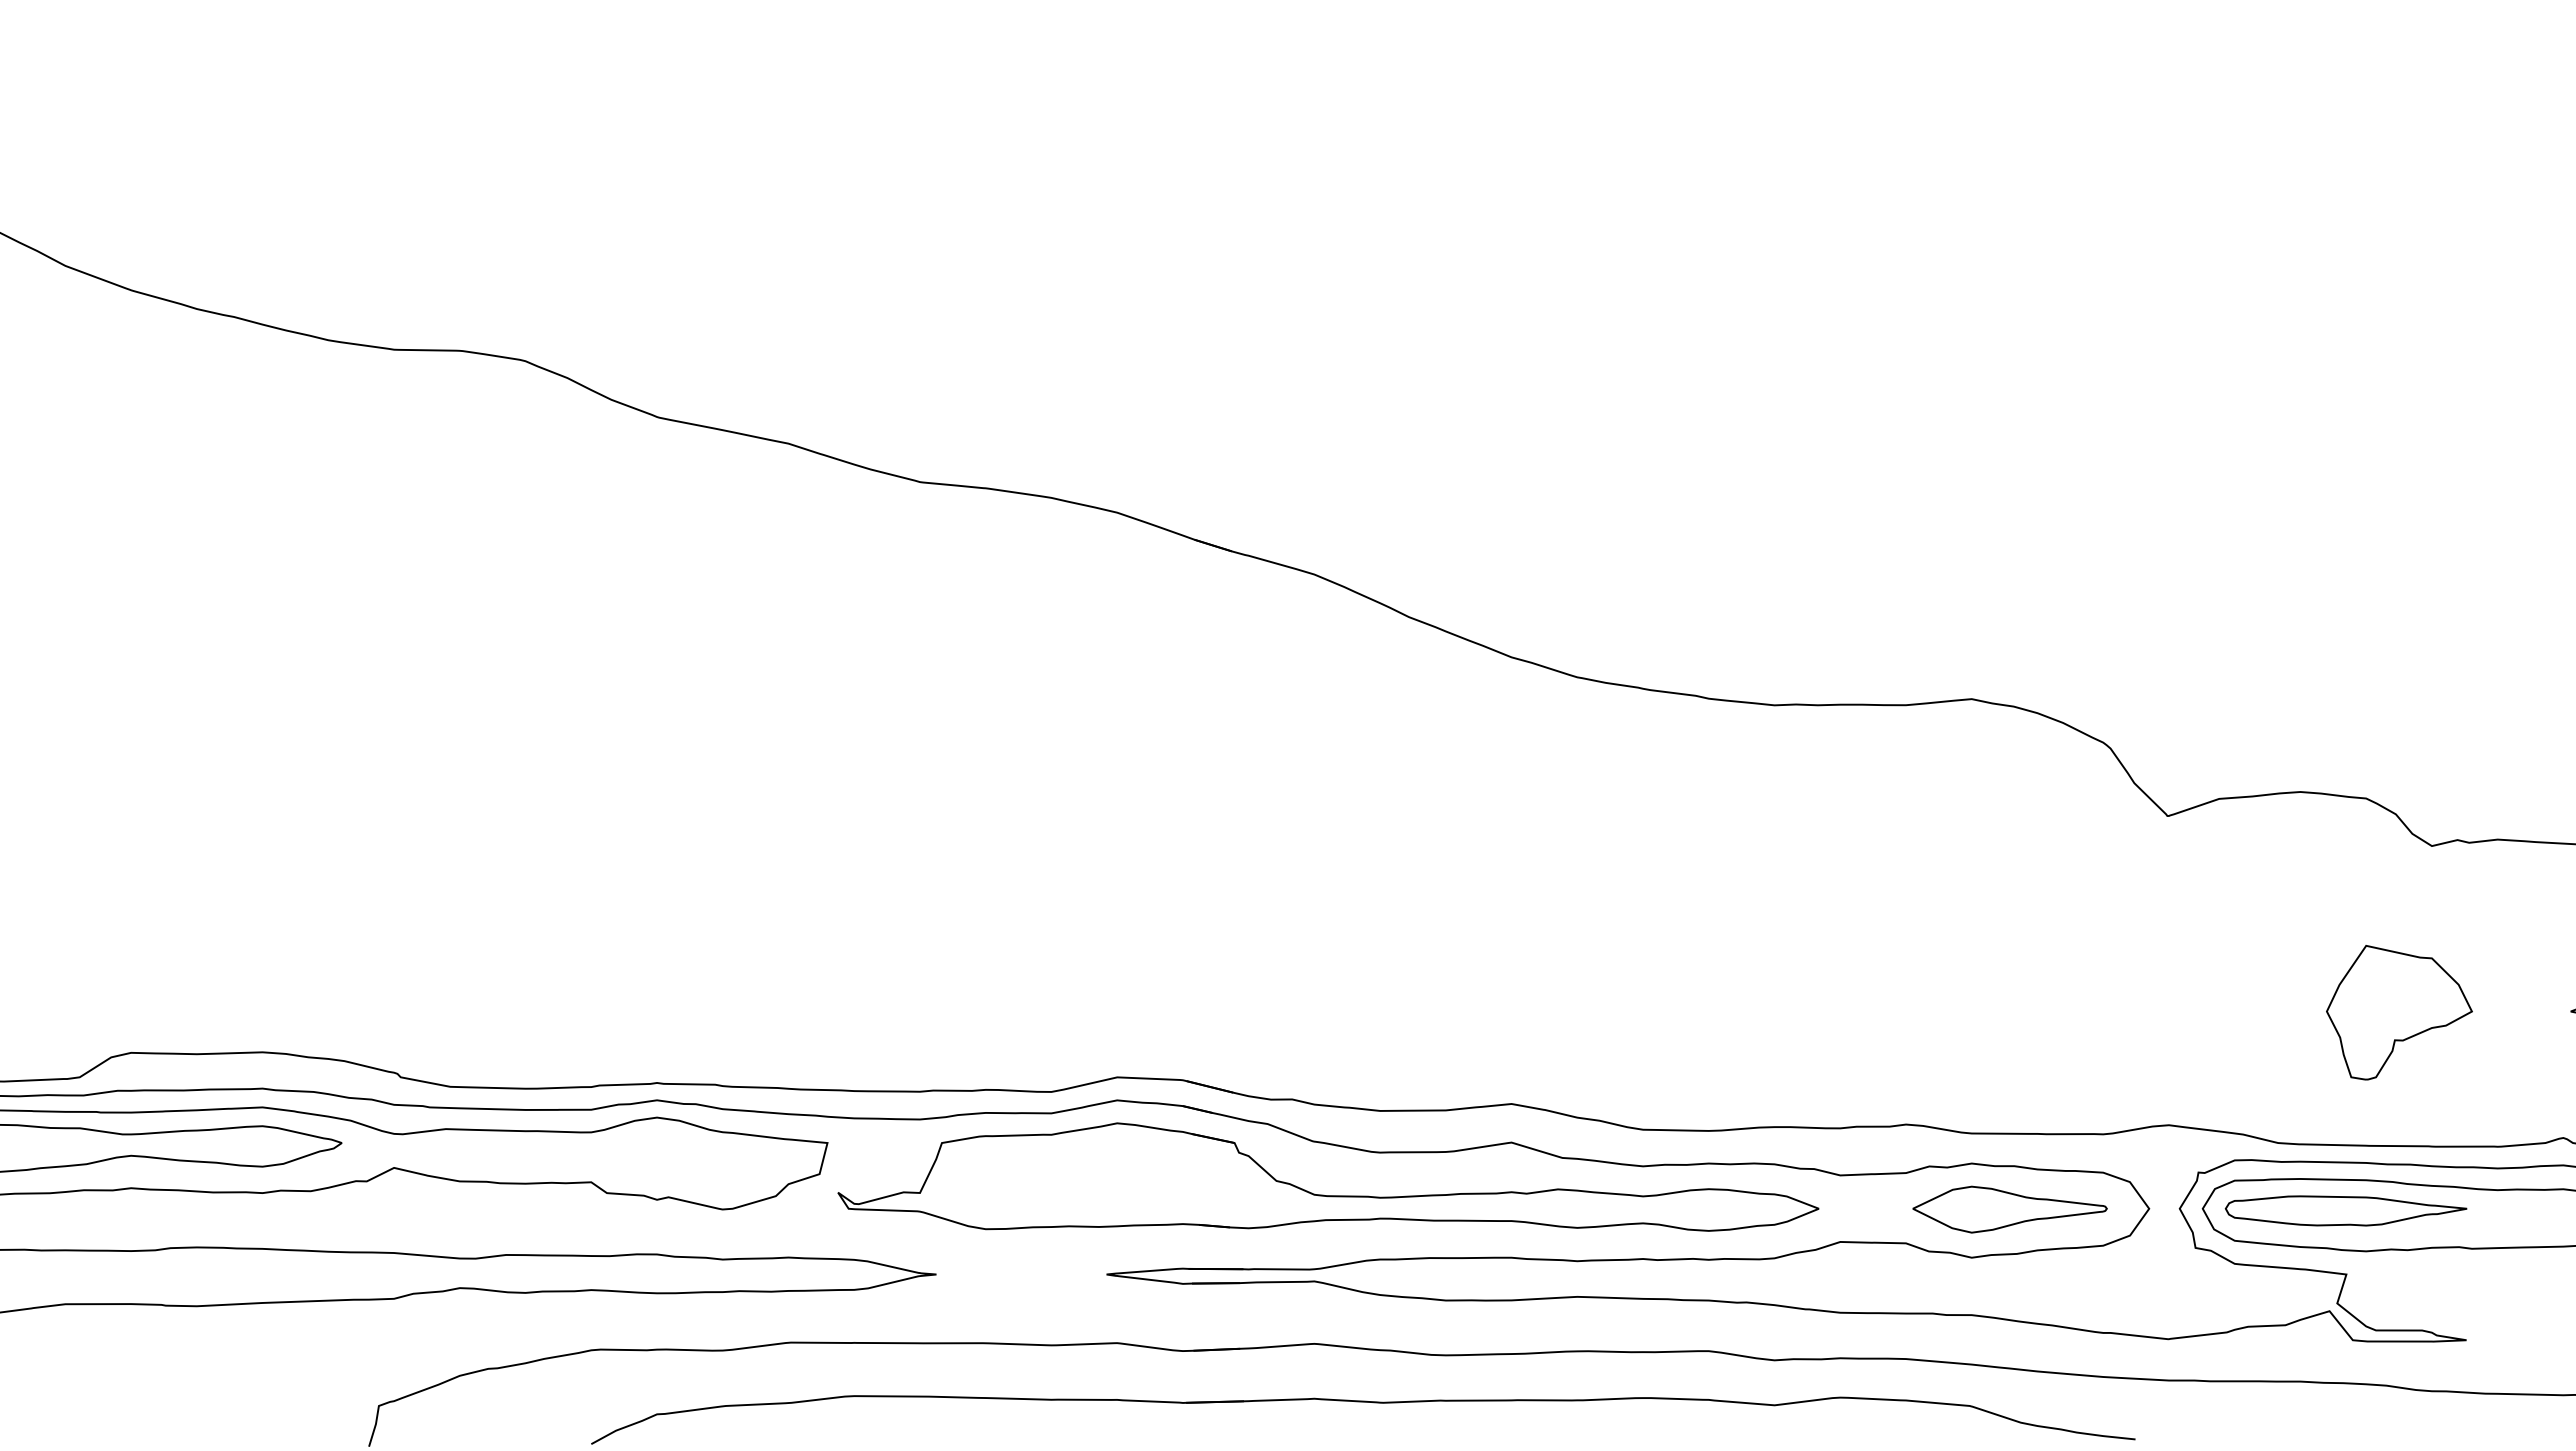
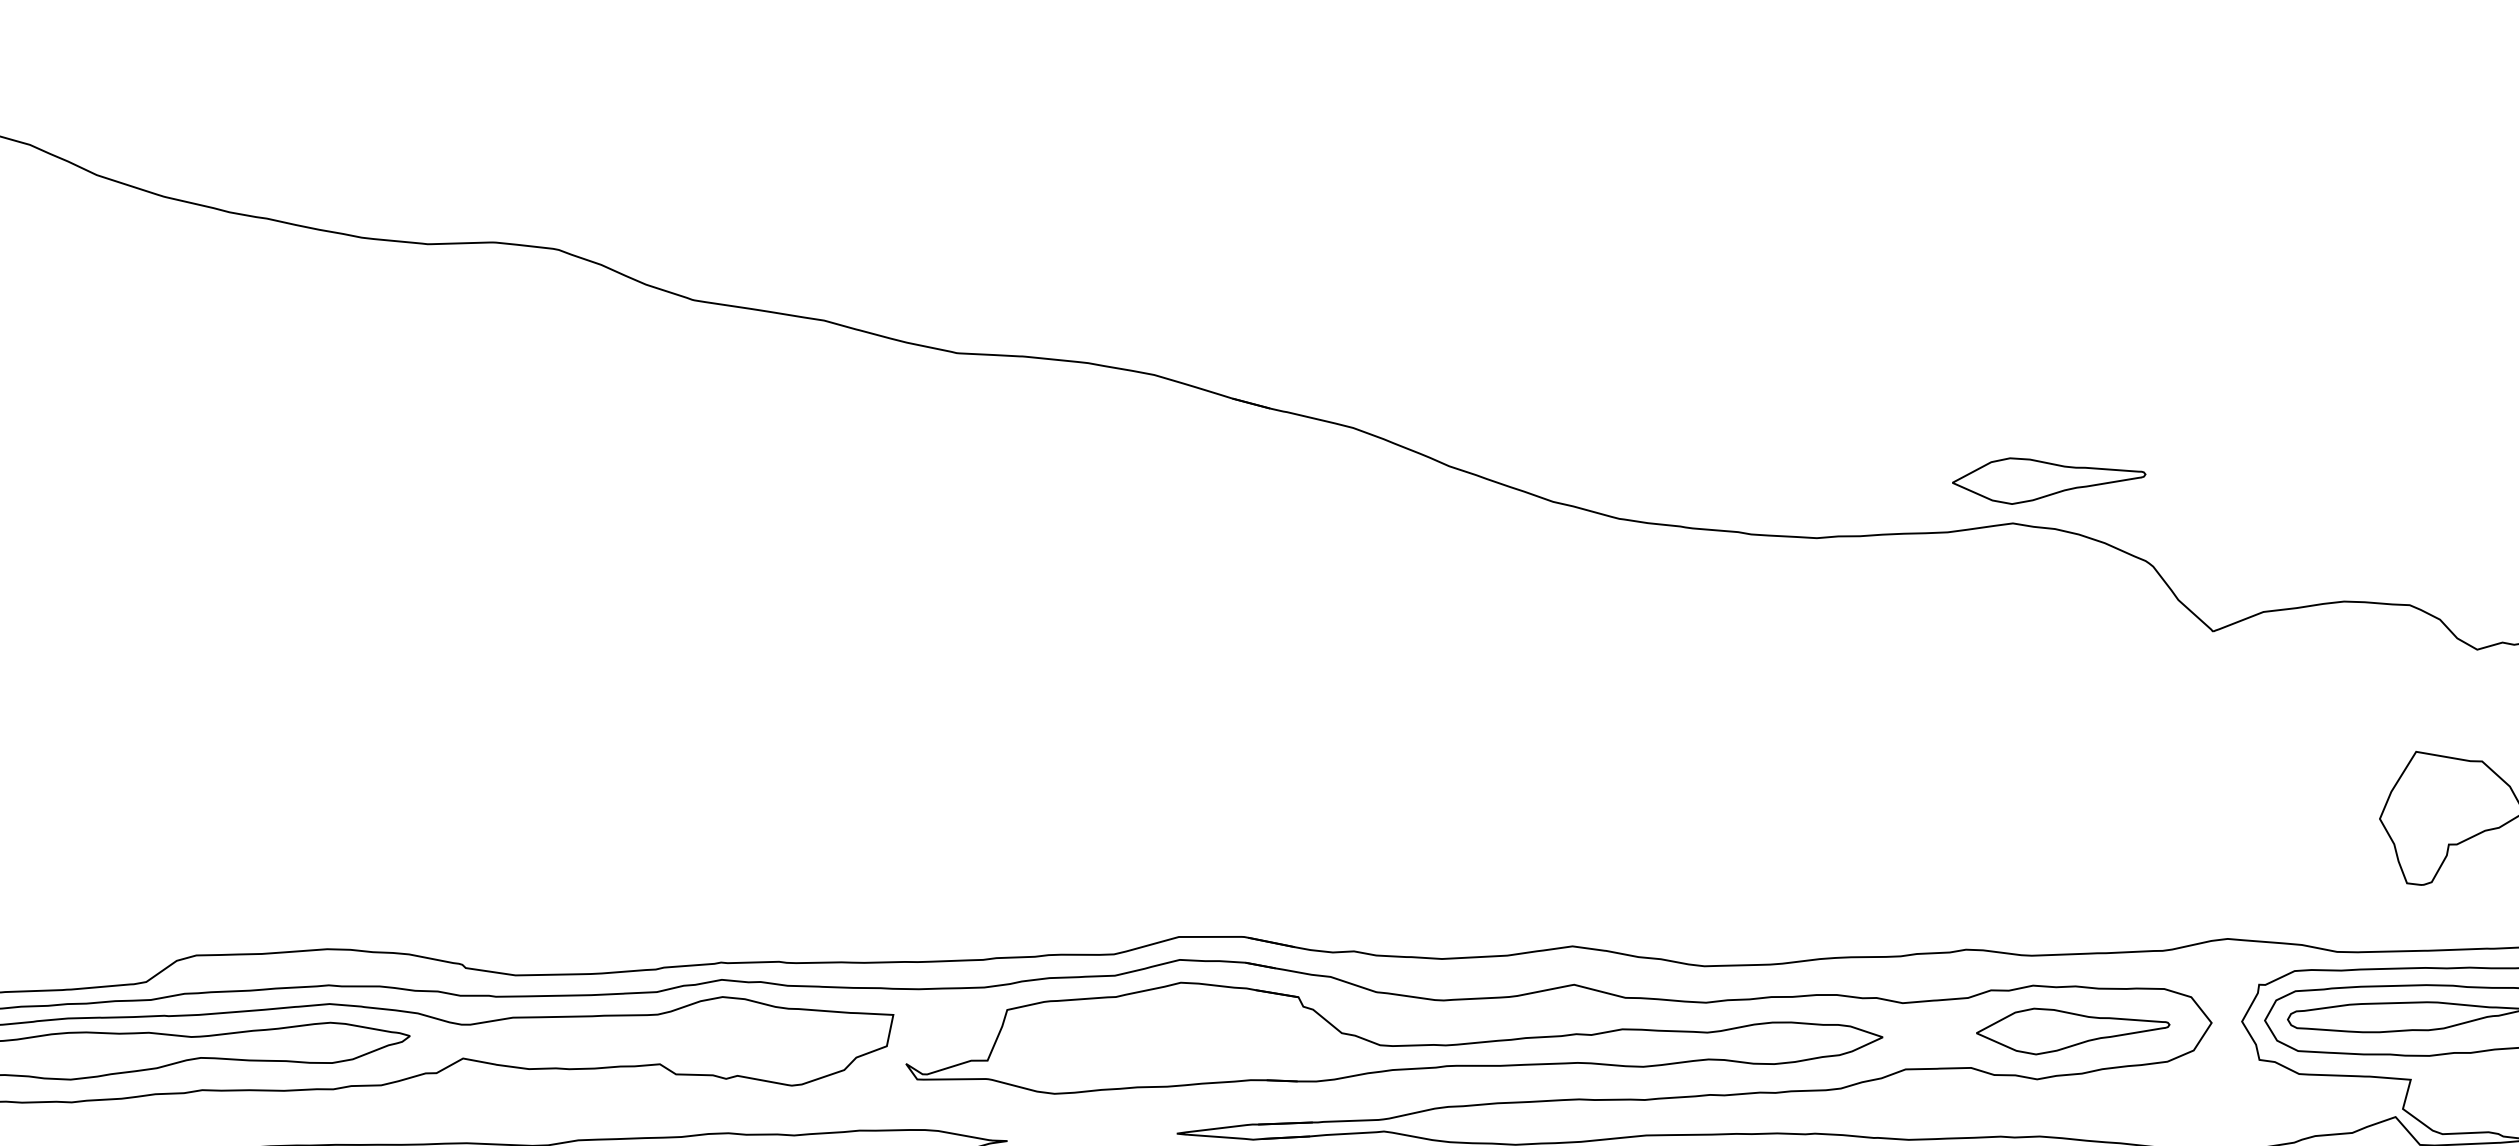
part: (2009, 656) -> (2048, 479), added

